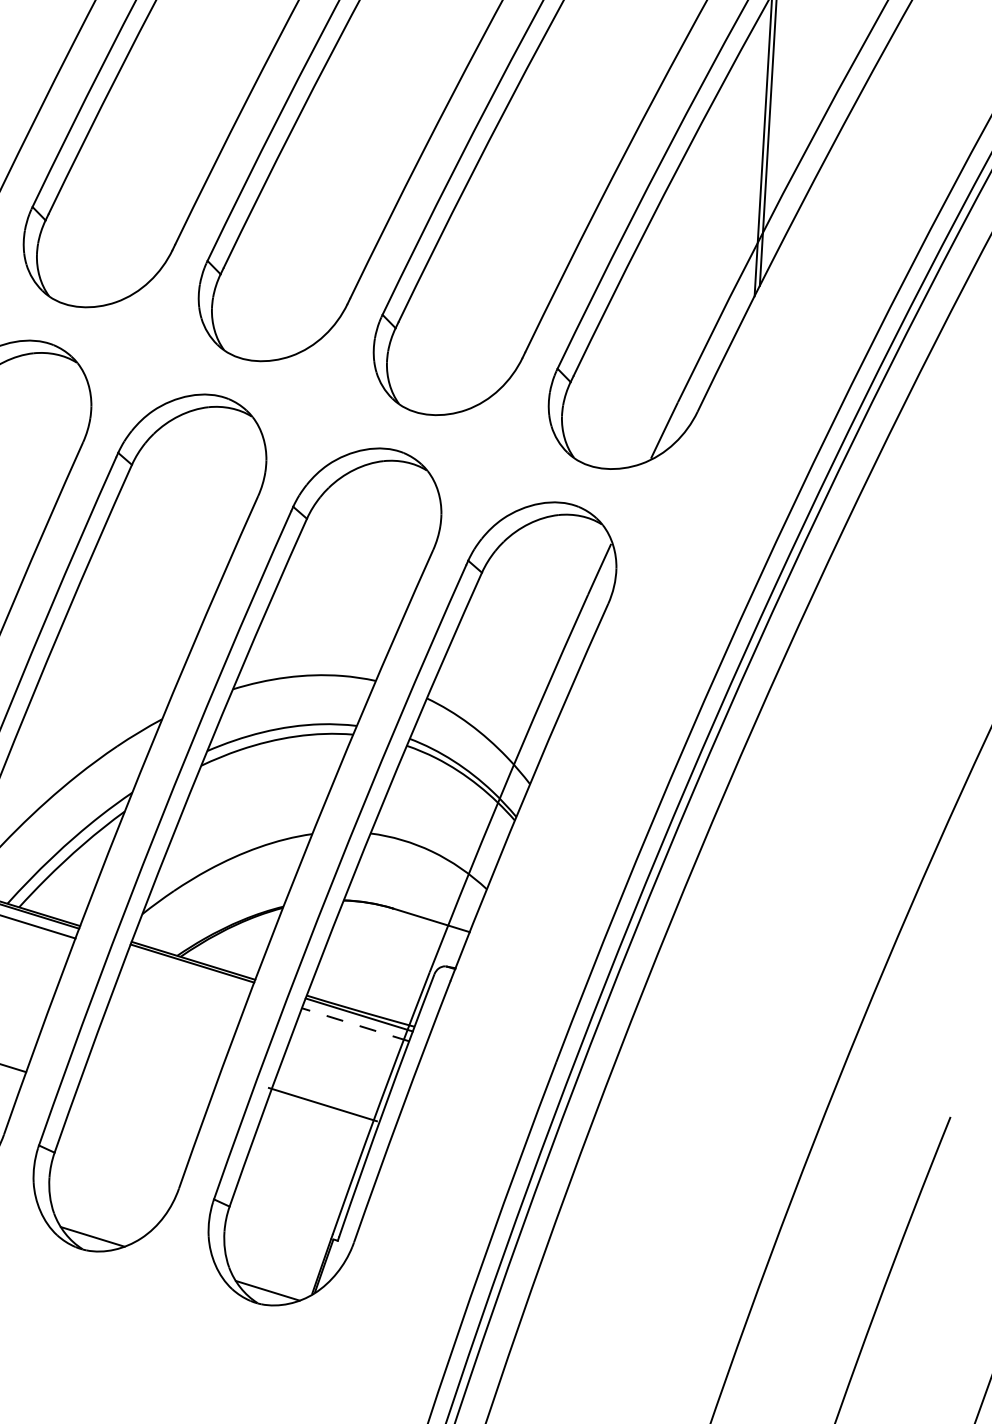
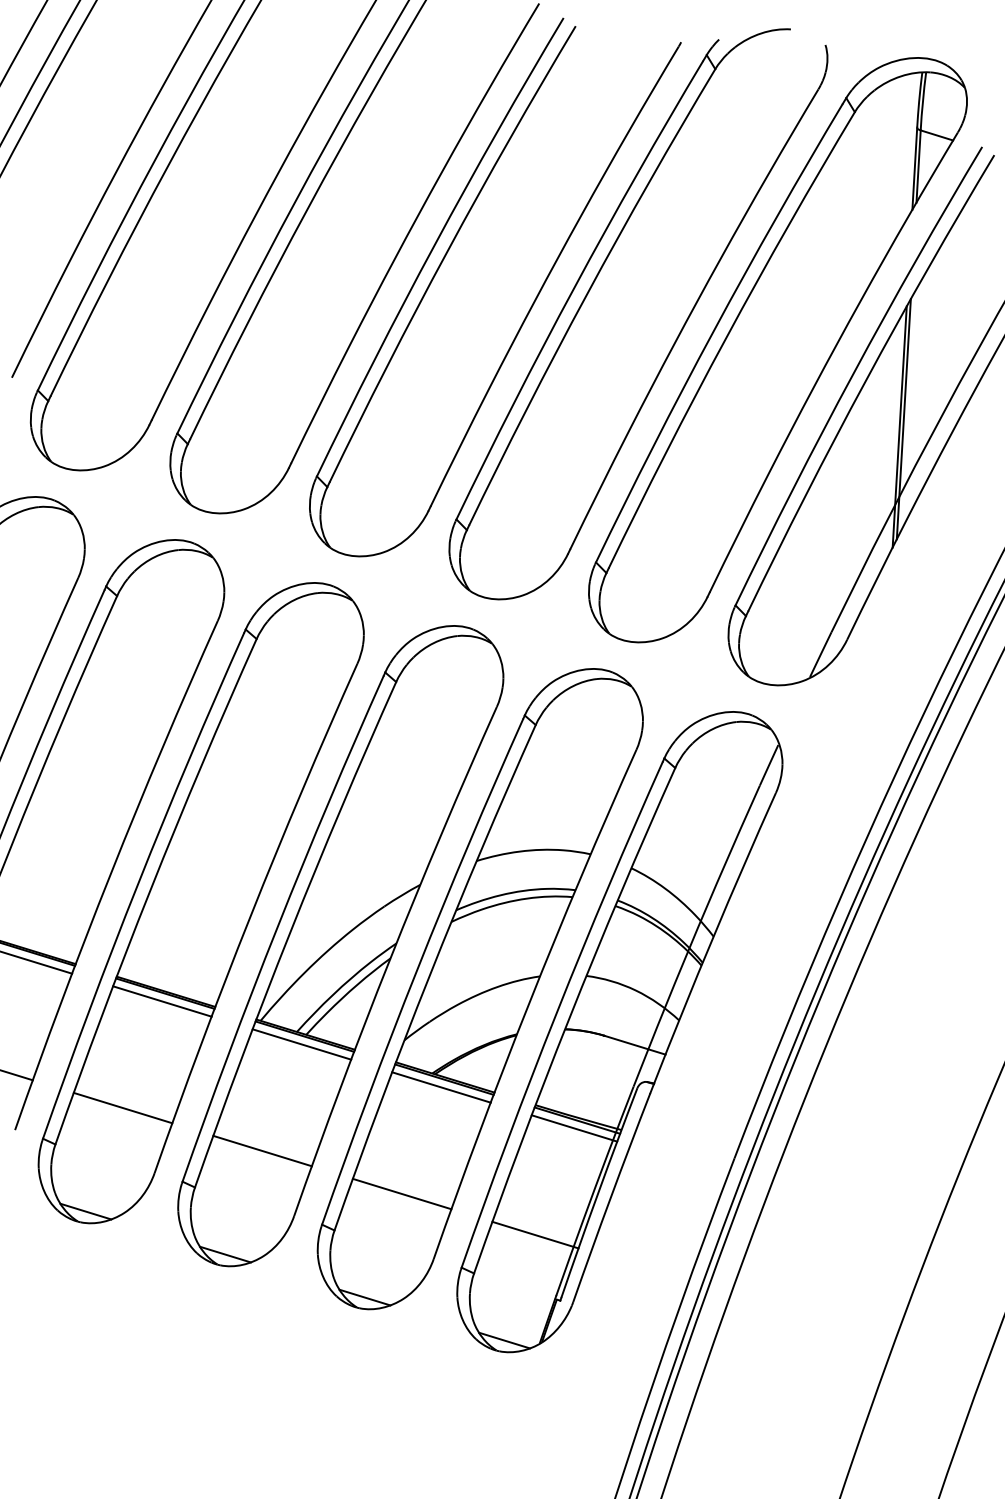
line: (188, 973) -> (441, 1087), added
line: (355, 1024) -> (574, 1128), dashed -> solid
line: (322, 1103) -> (535, 1234), moved
line: (138, 1106) -> (401, 1193), added

